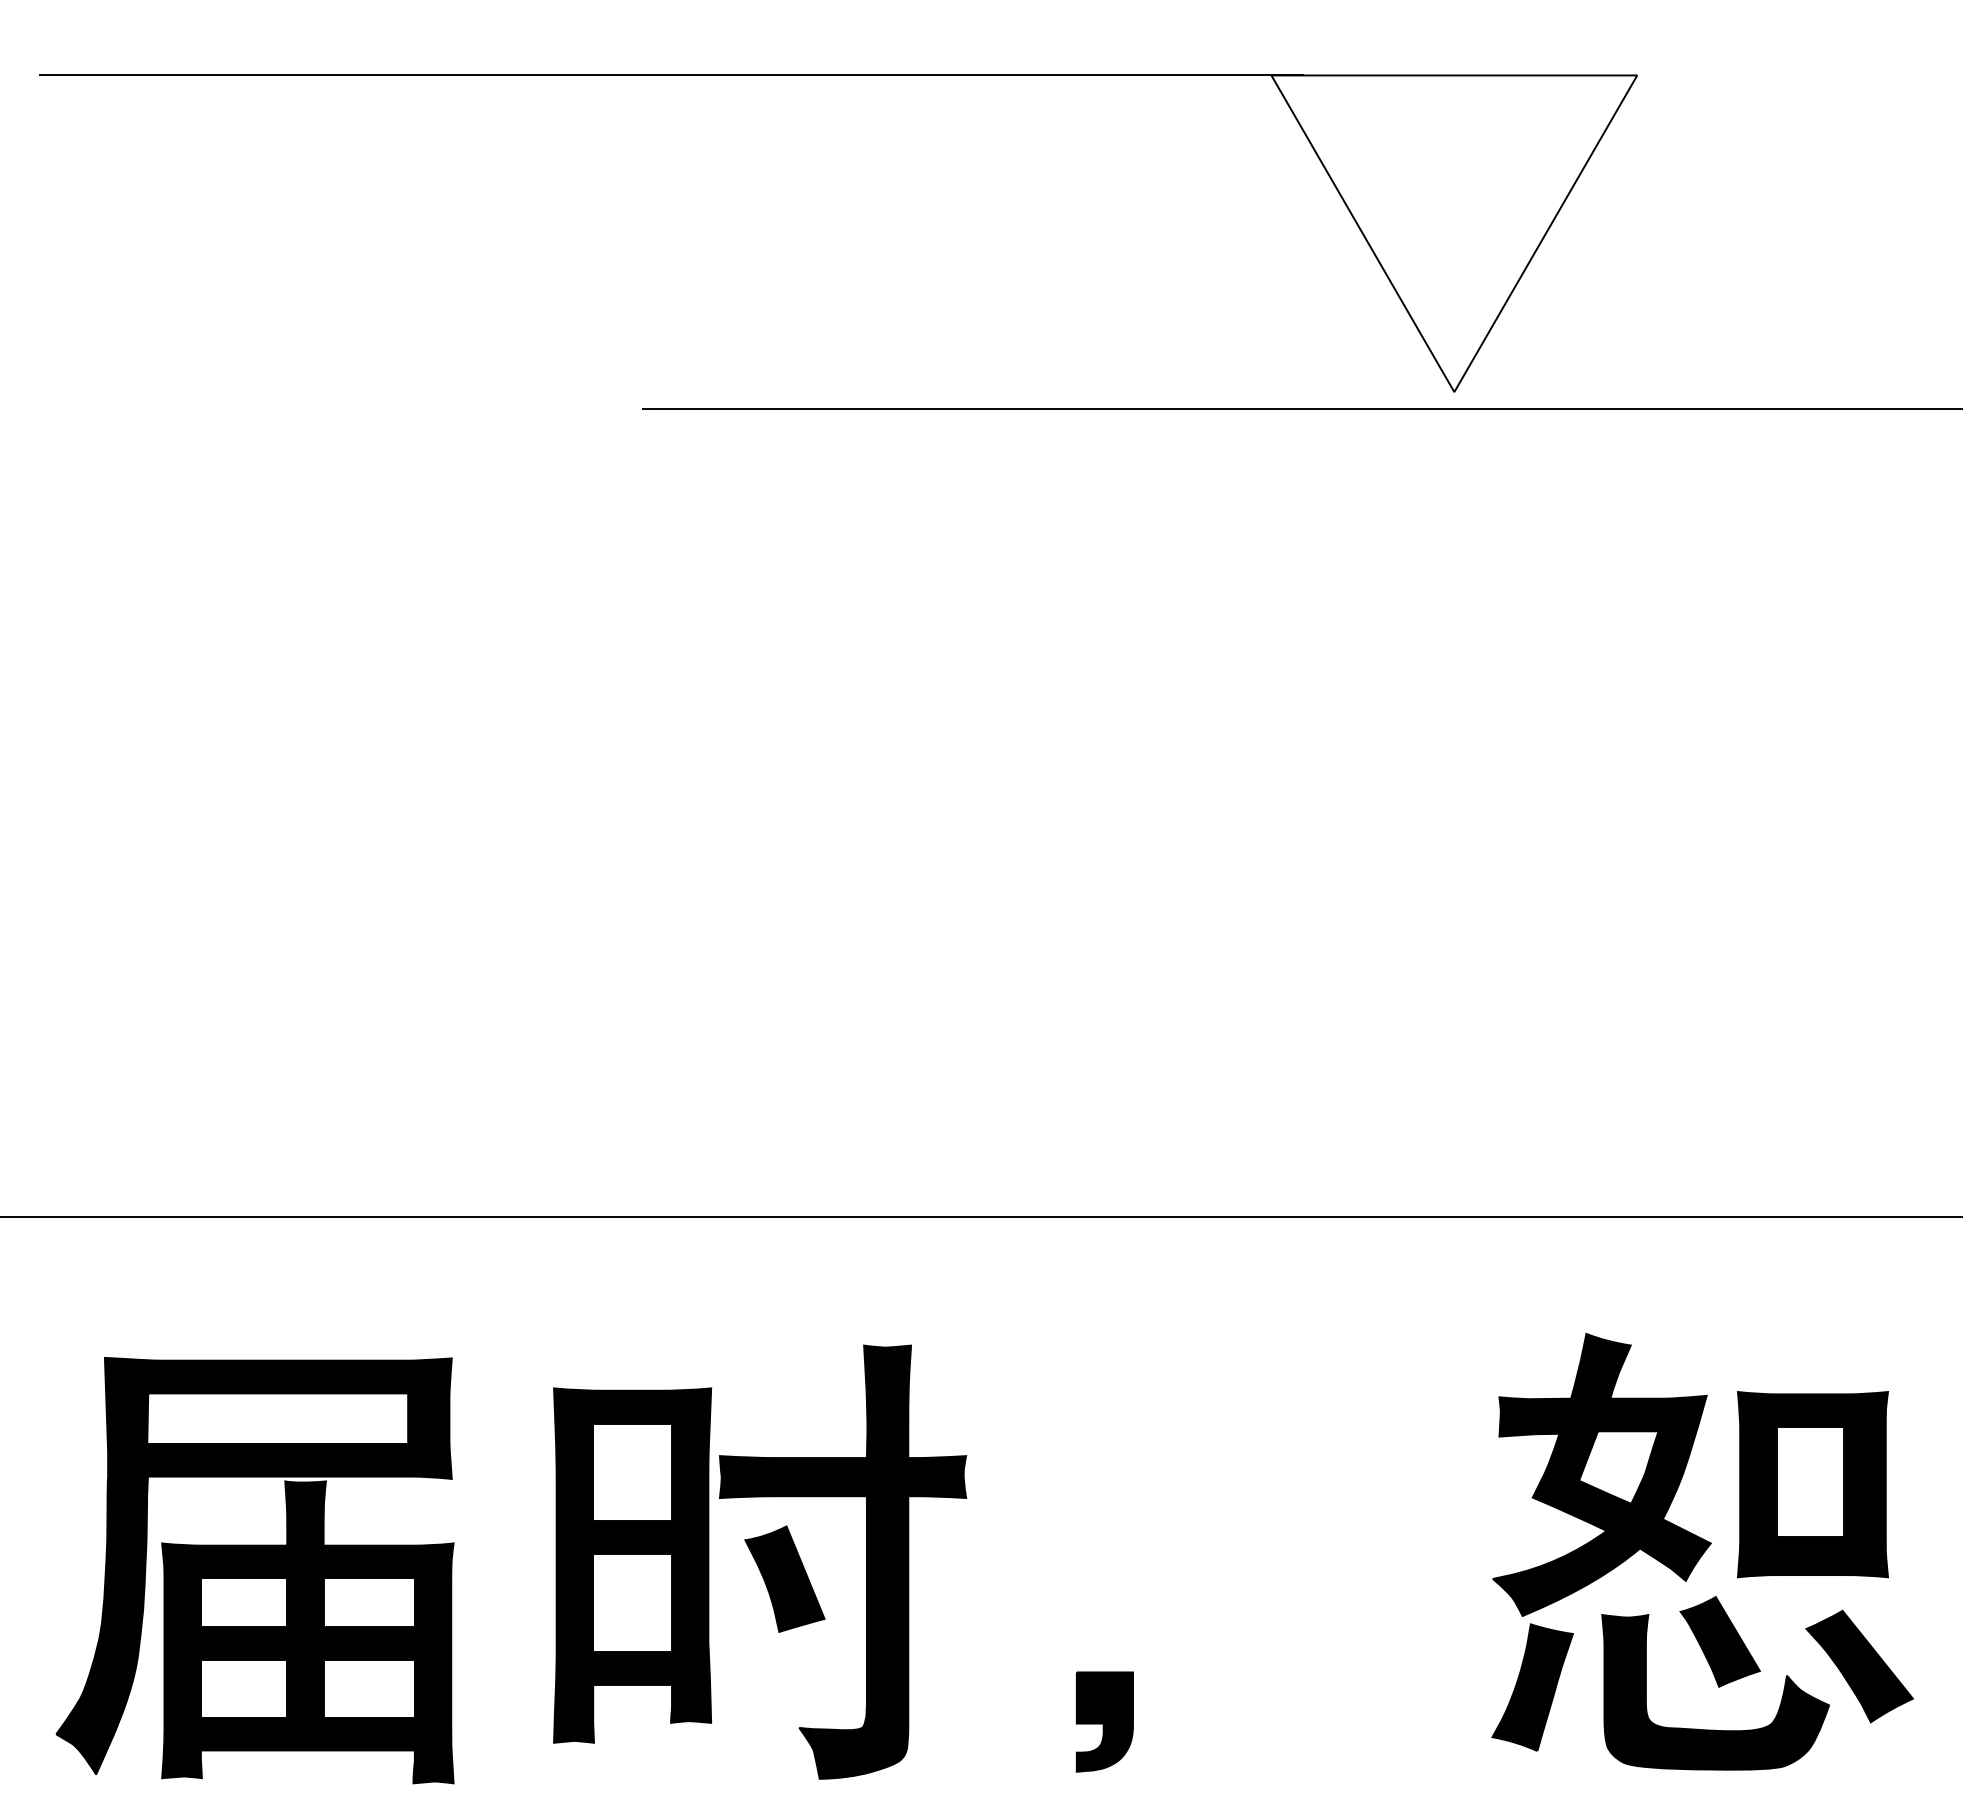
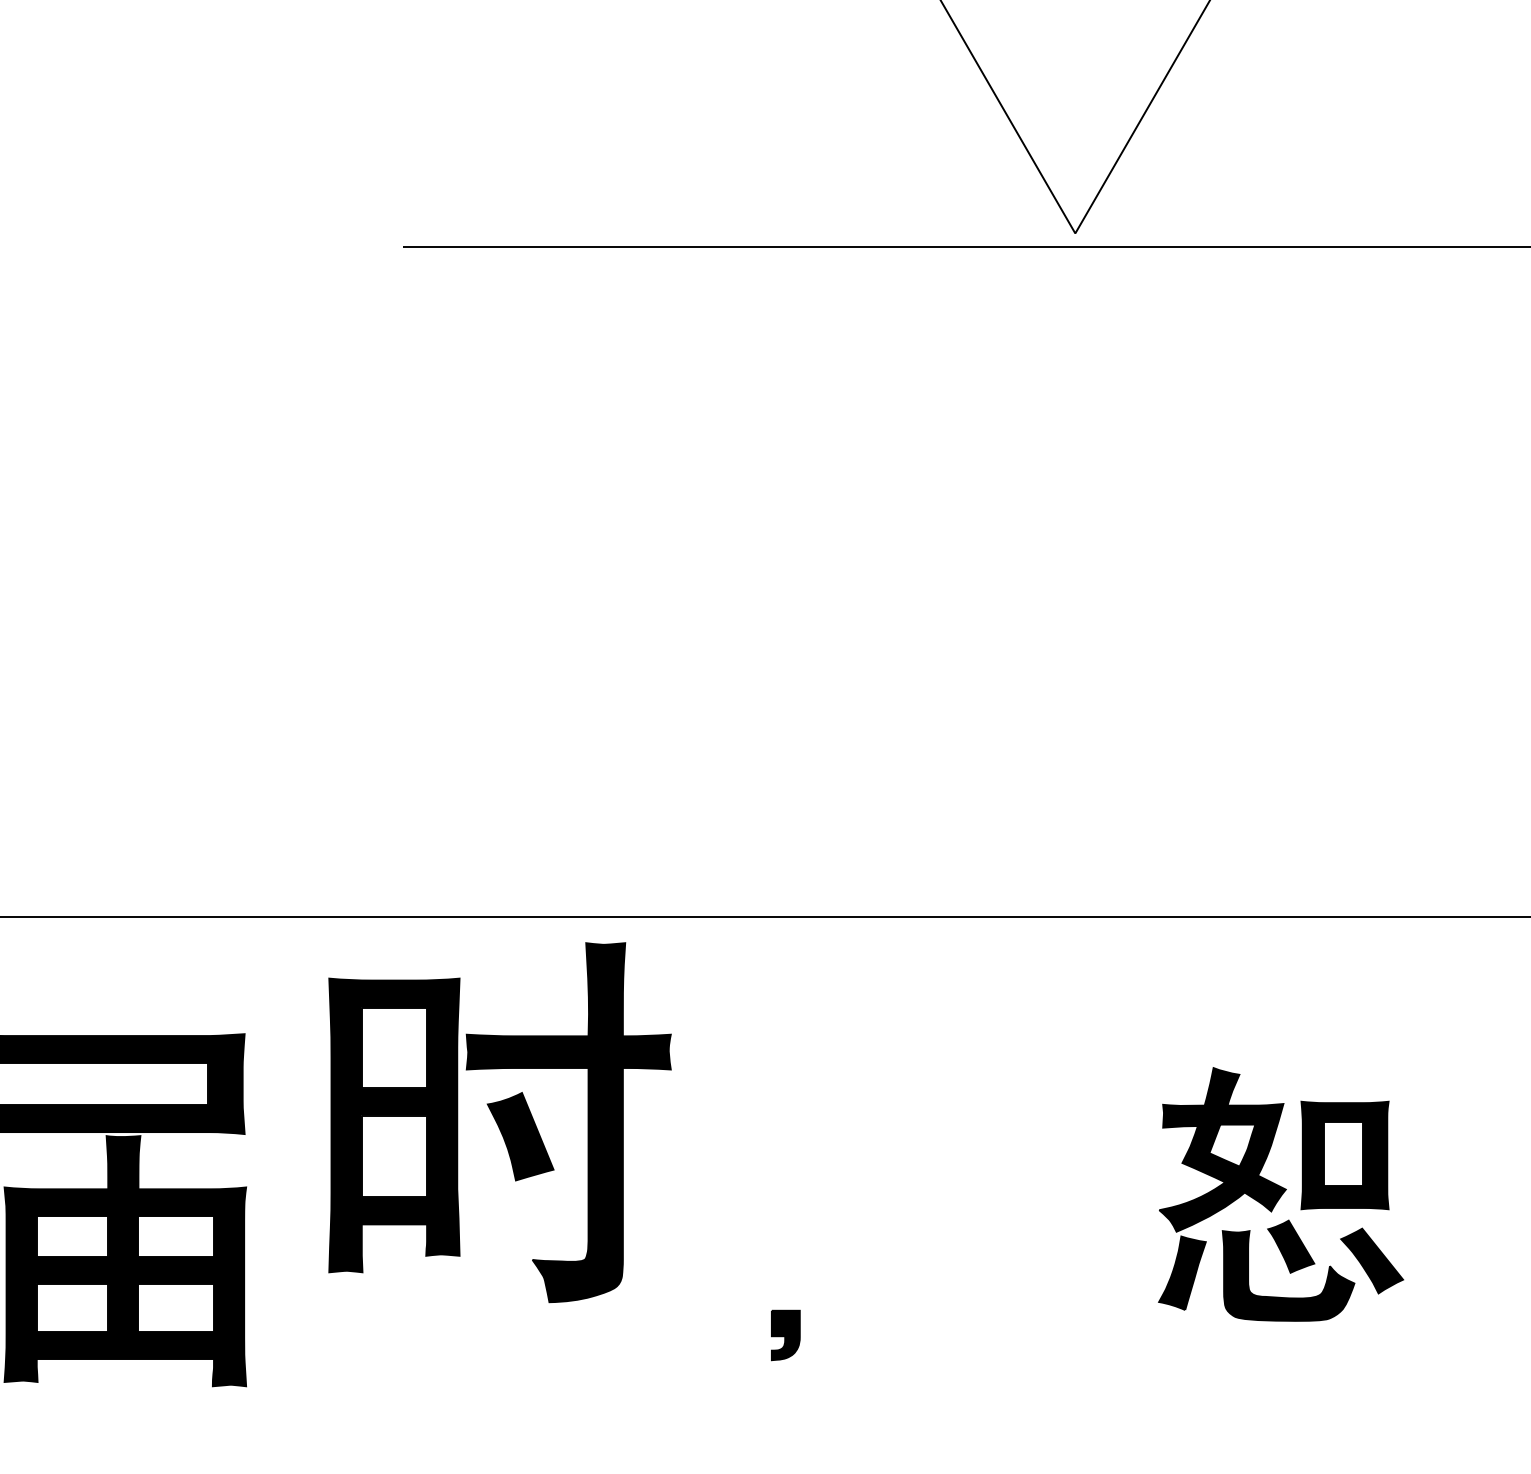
part: (1702, 1551) -> (1280, 1194), size x0.7
part: (760, 1561) -> (500, 1122), moved
part: (1104, 1721) -> (785, 1335), size x0.6

